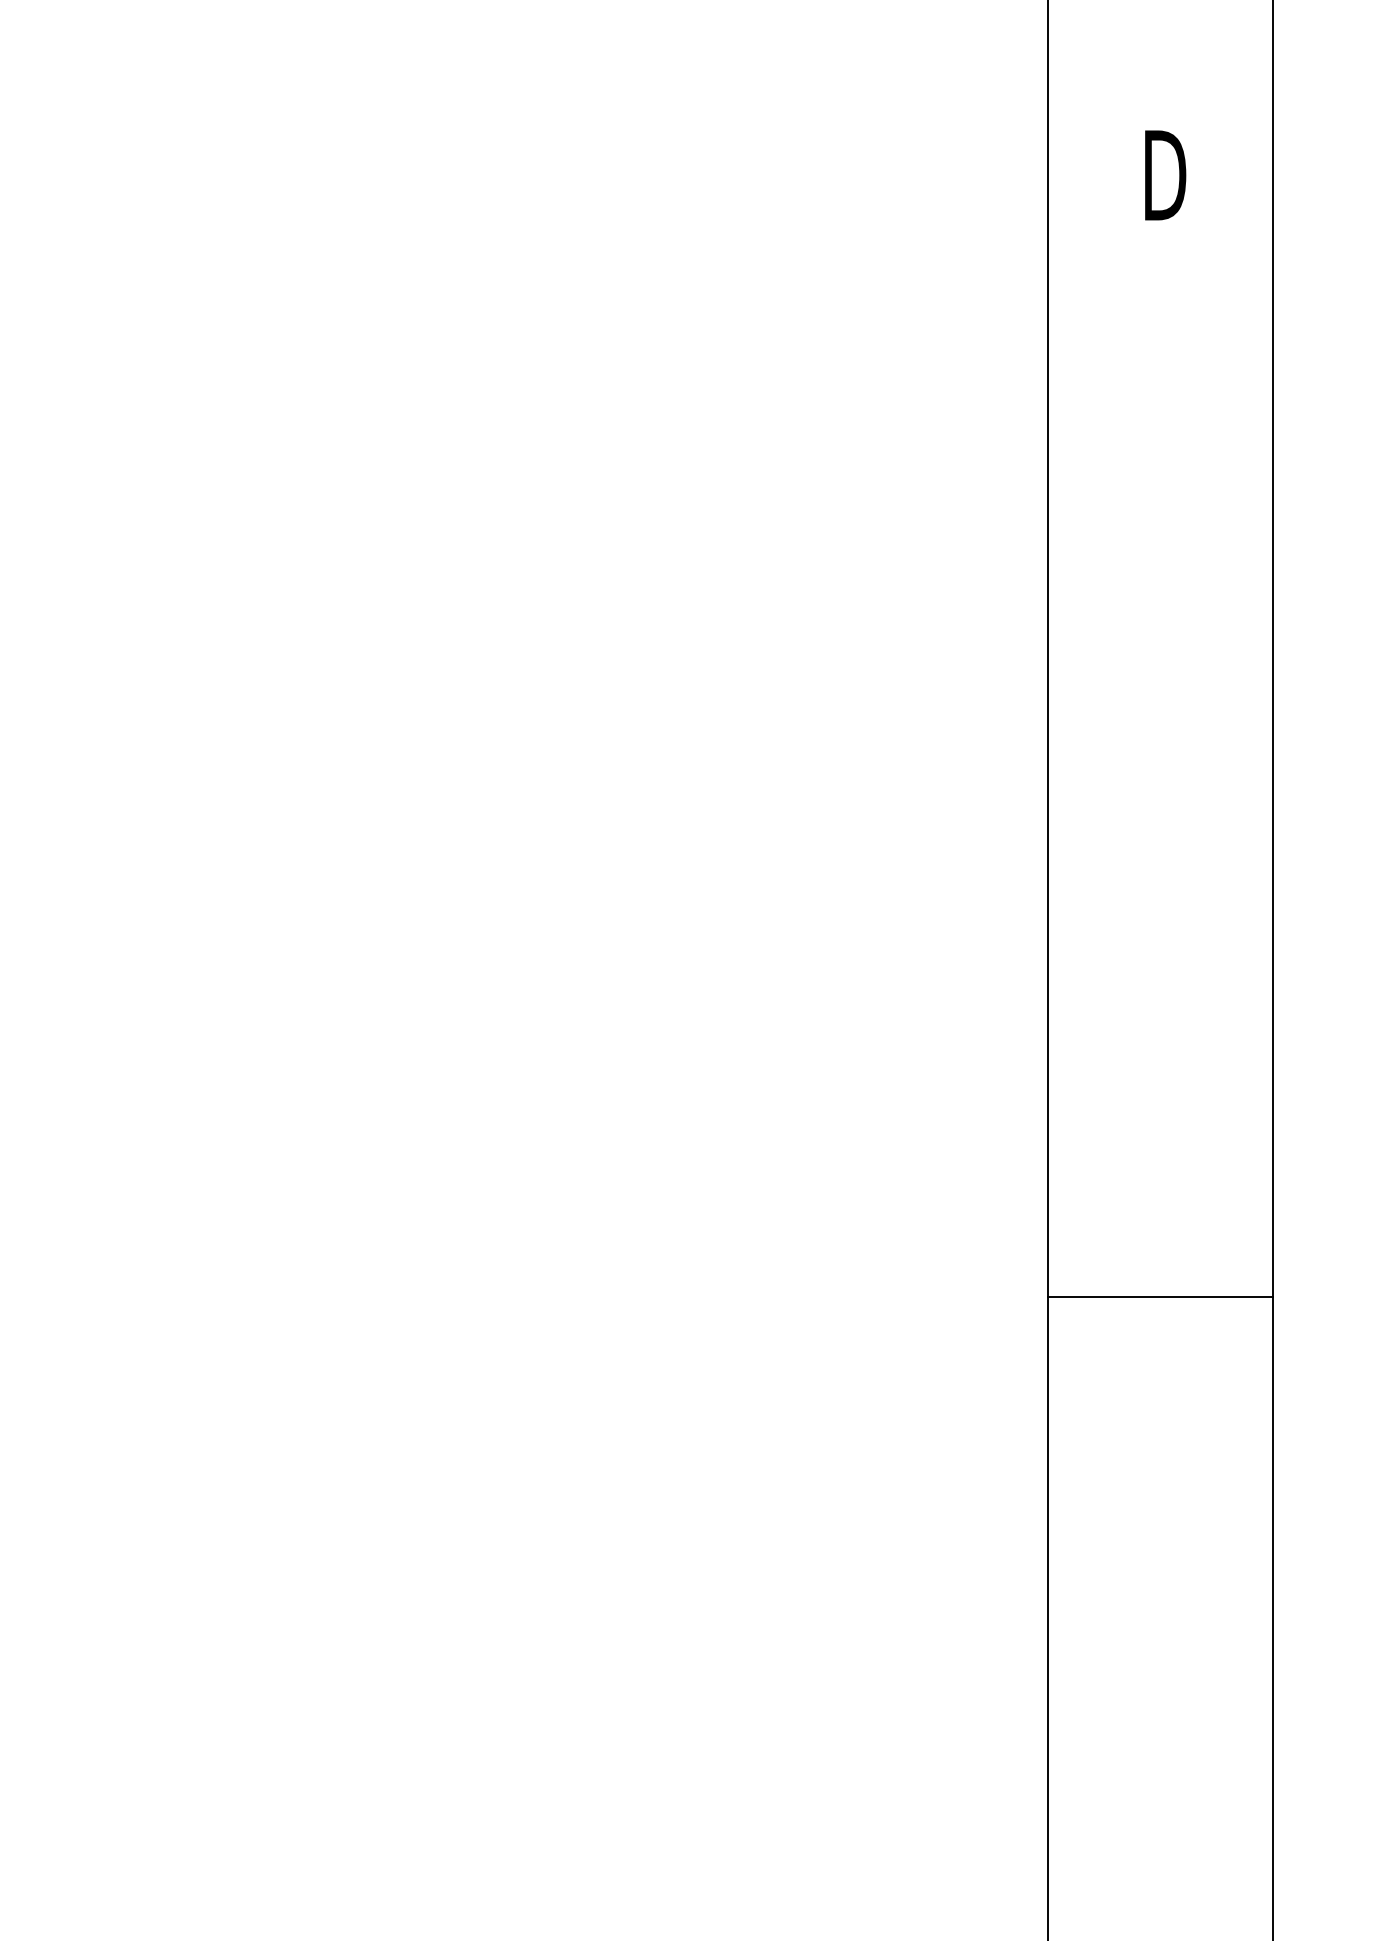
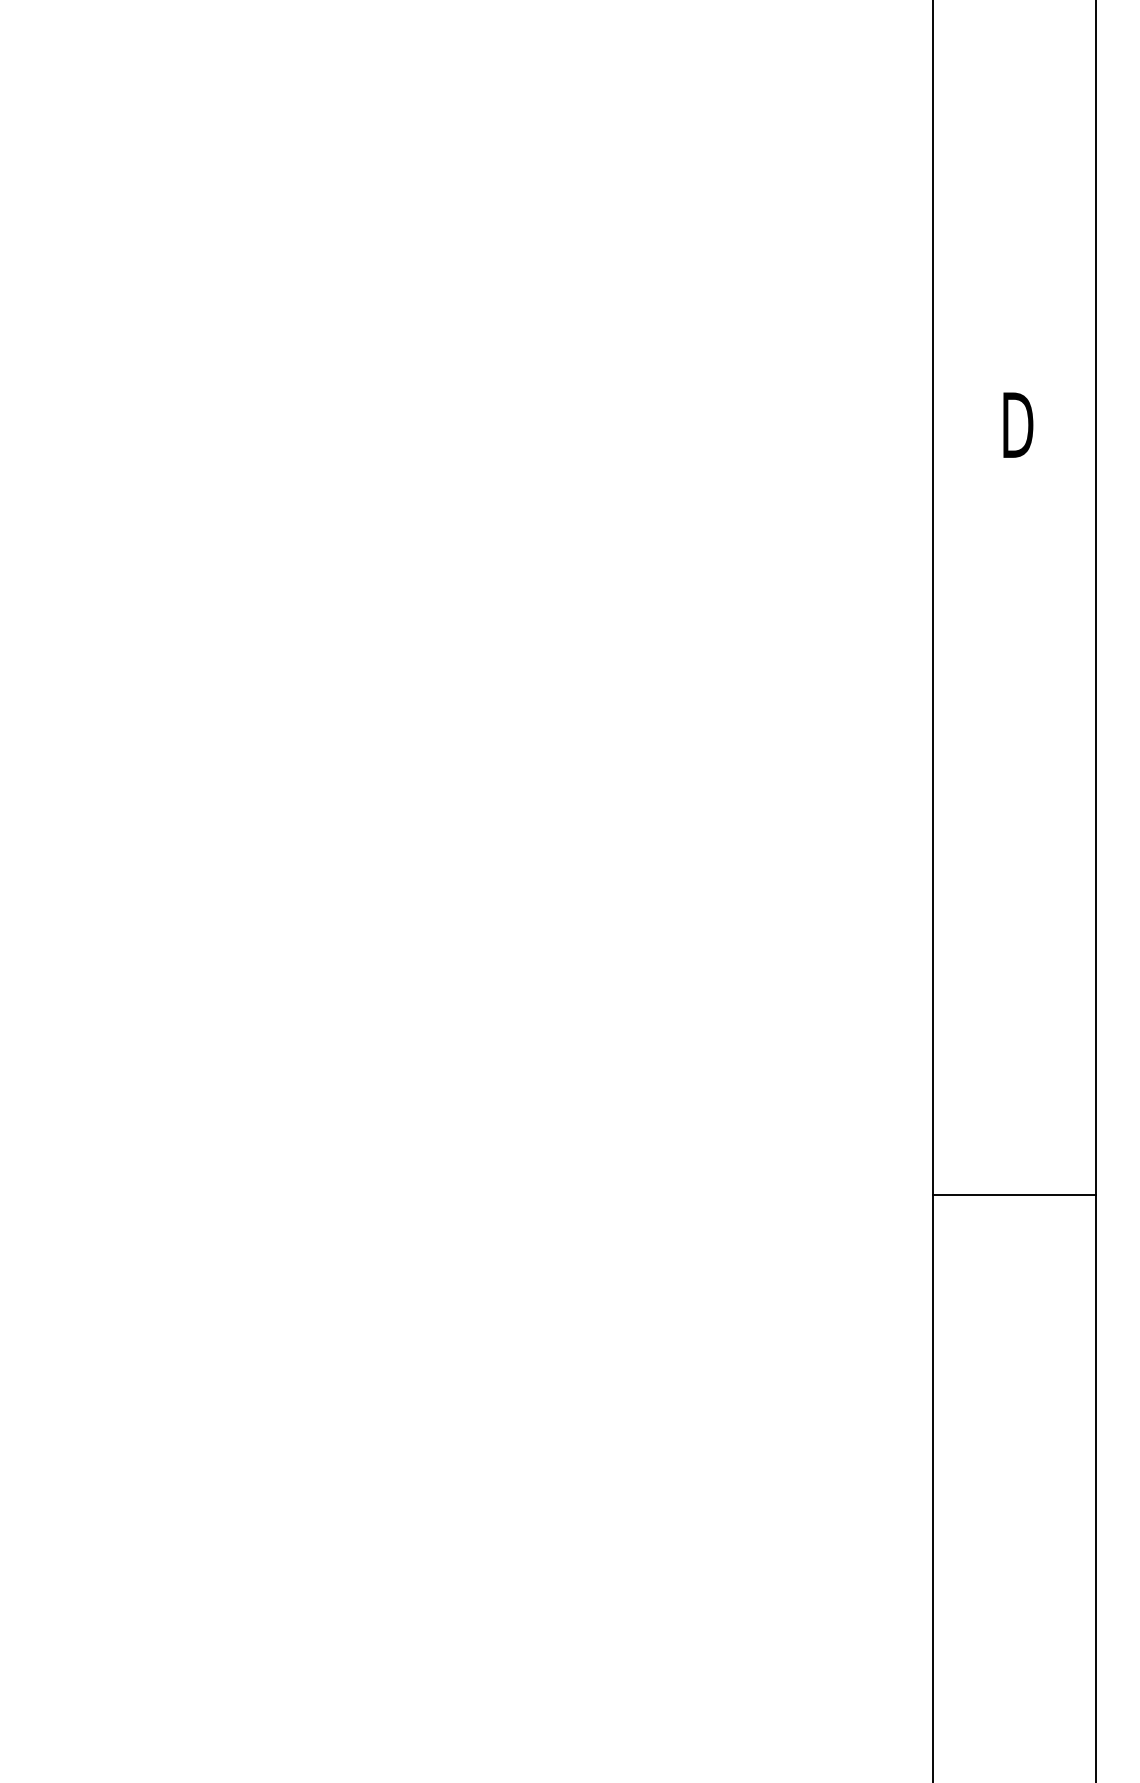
line: (1160, 1297) -> (1014, 1195), moved

